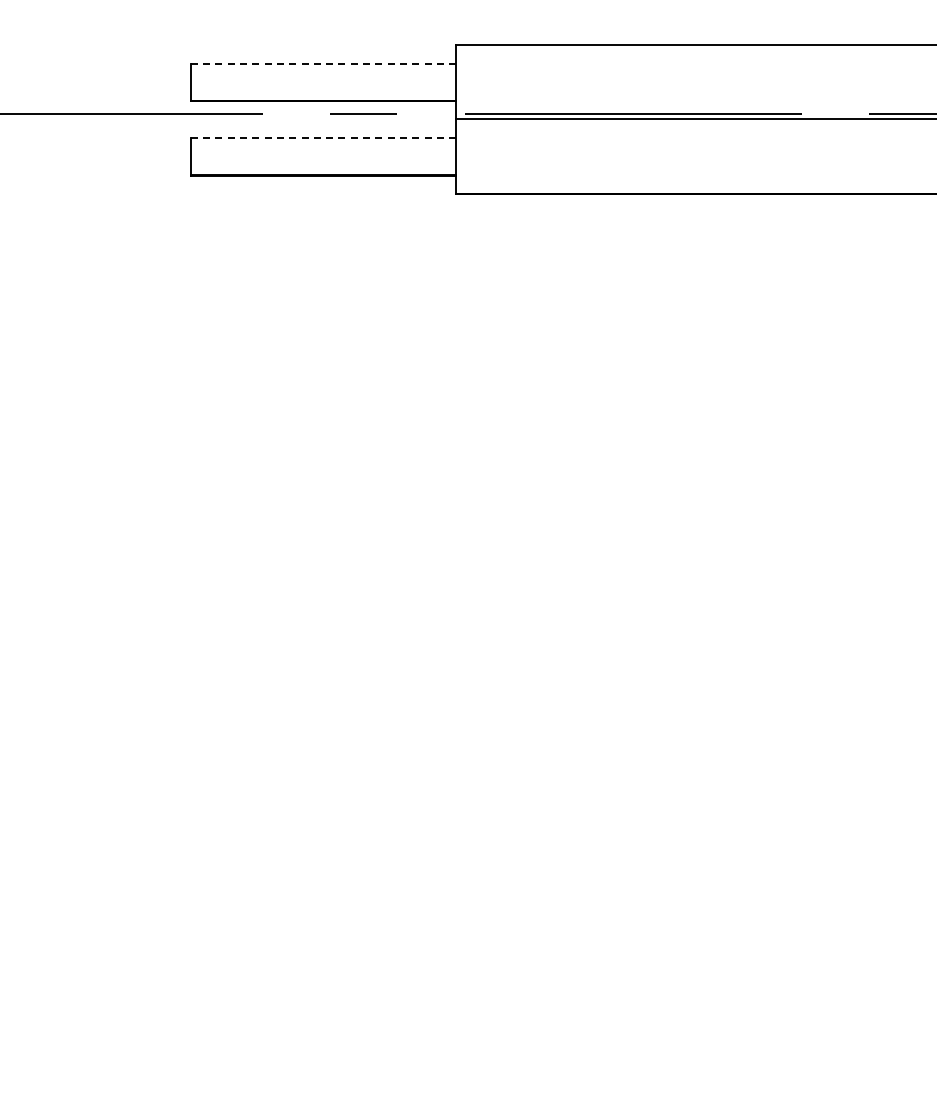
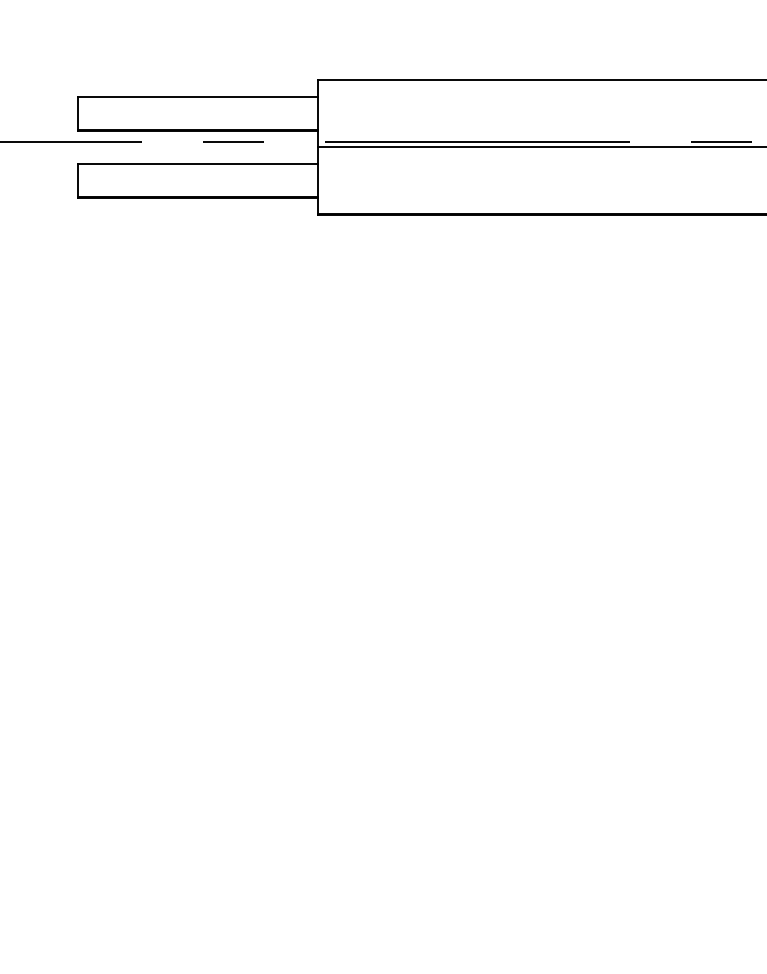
line: (323, 63) -> (197, 96), dashed -> solid
line: (323, 137) -> (197, 163), dashed -> solid

